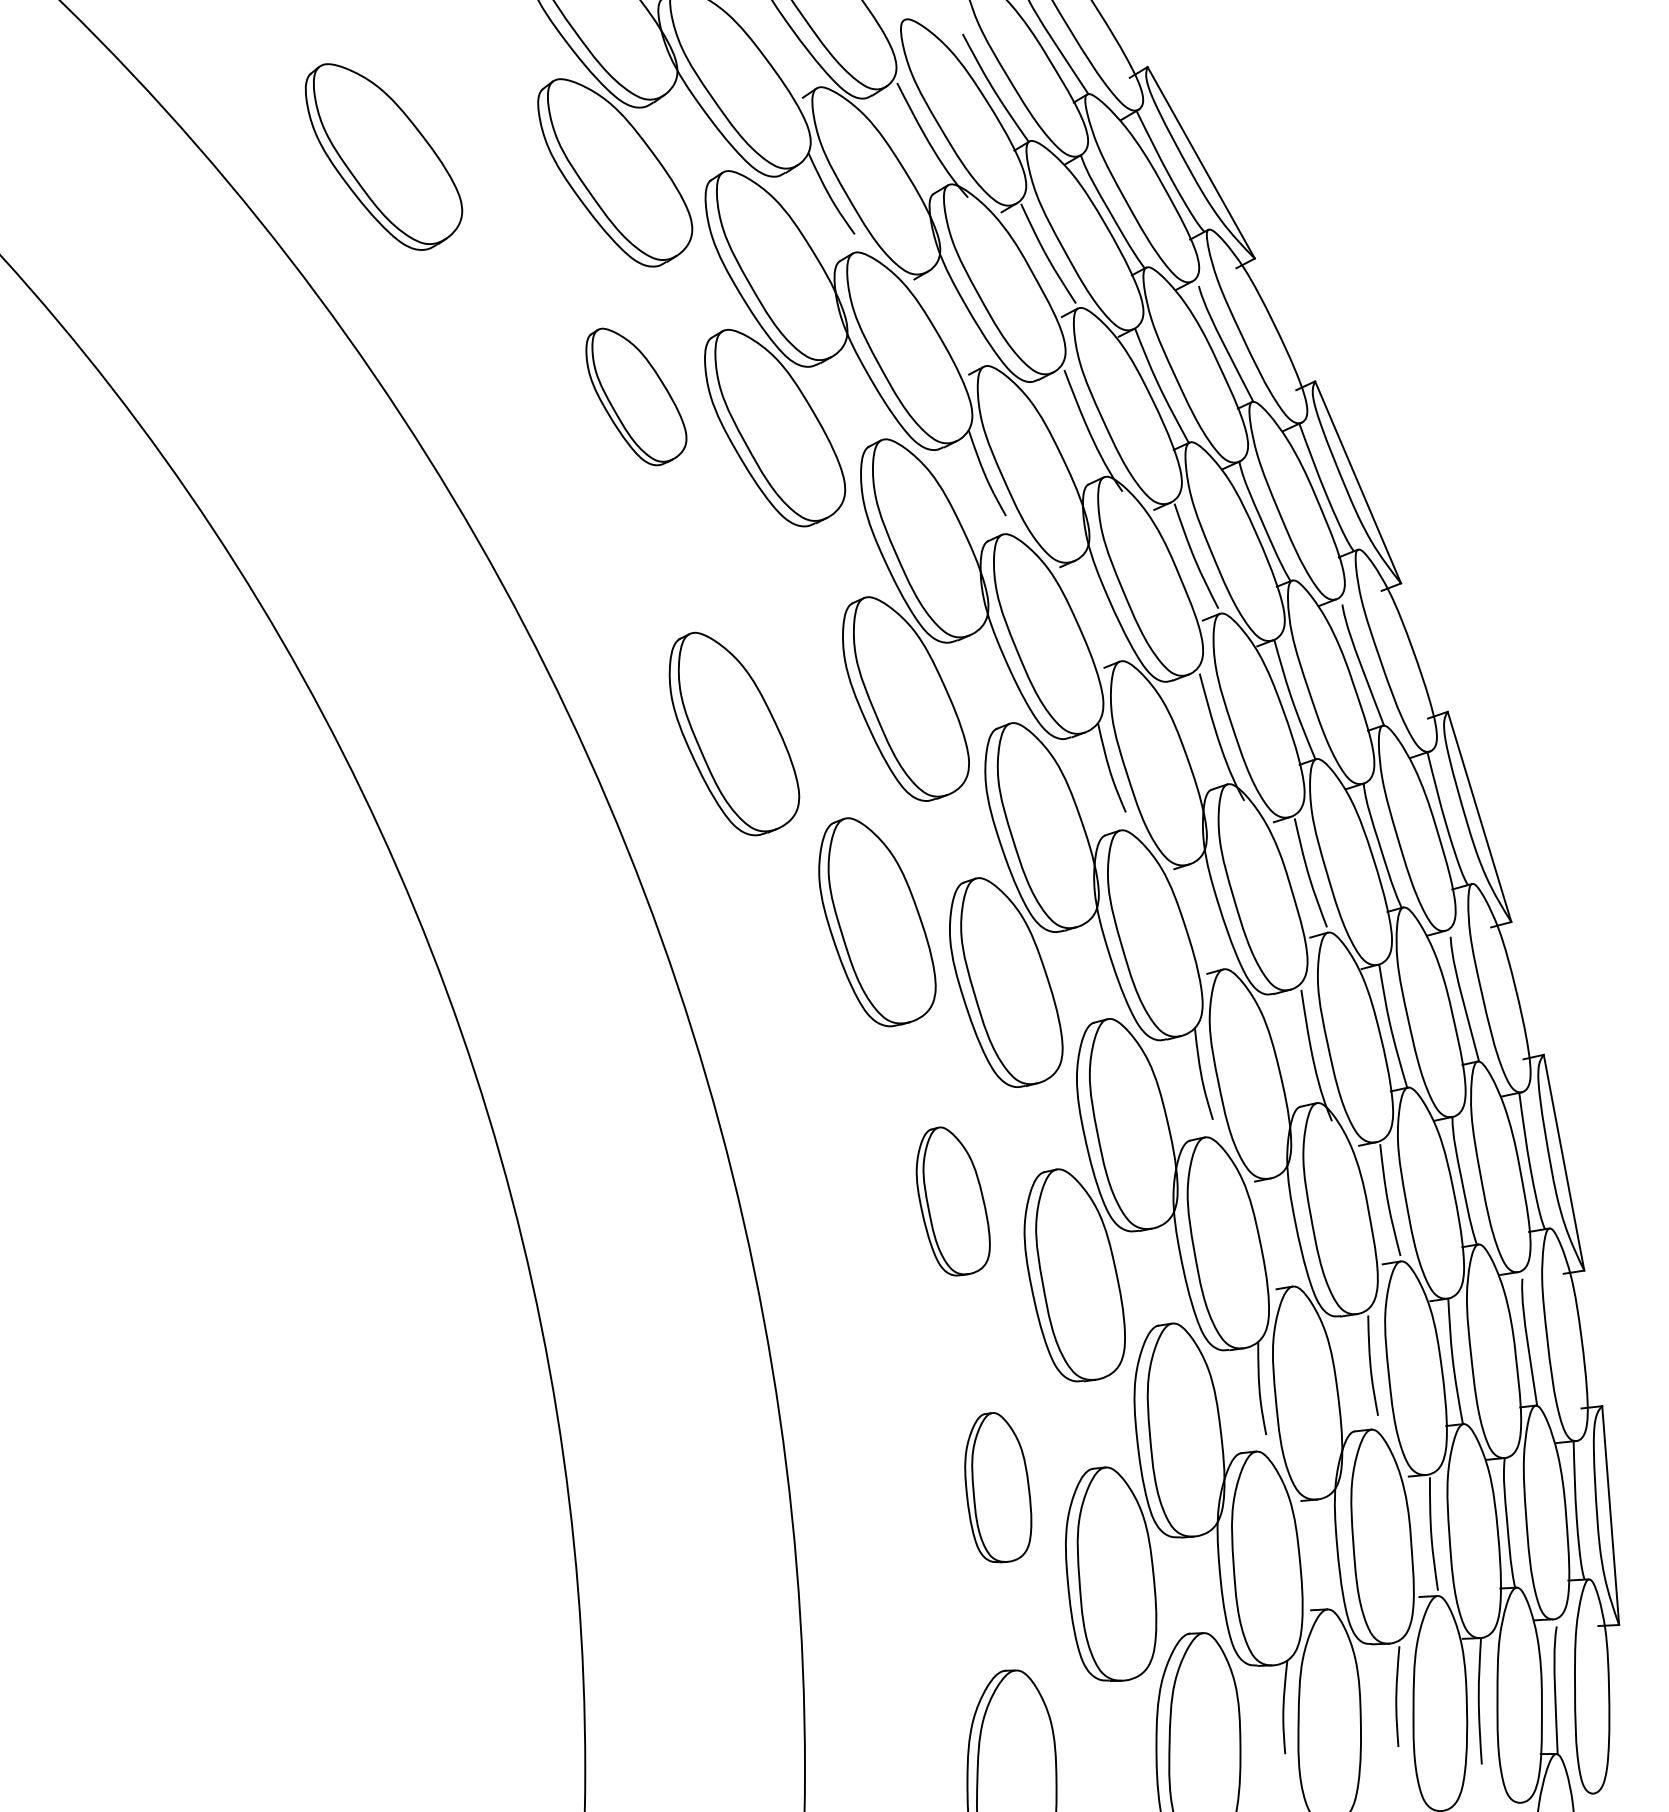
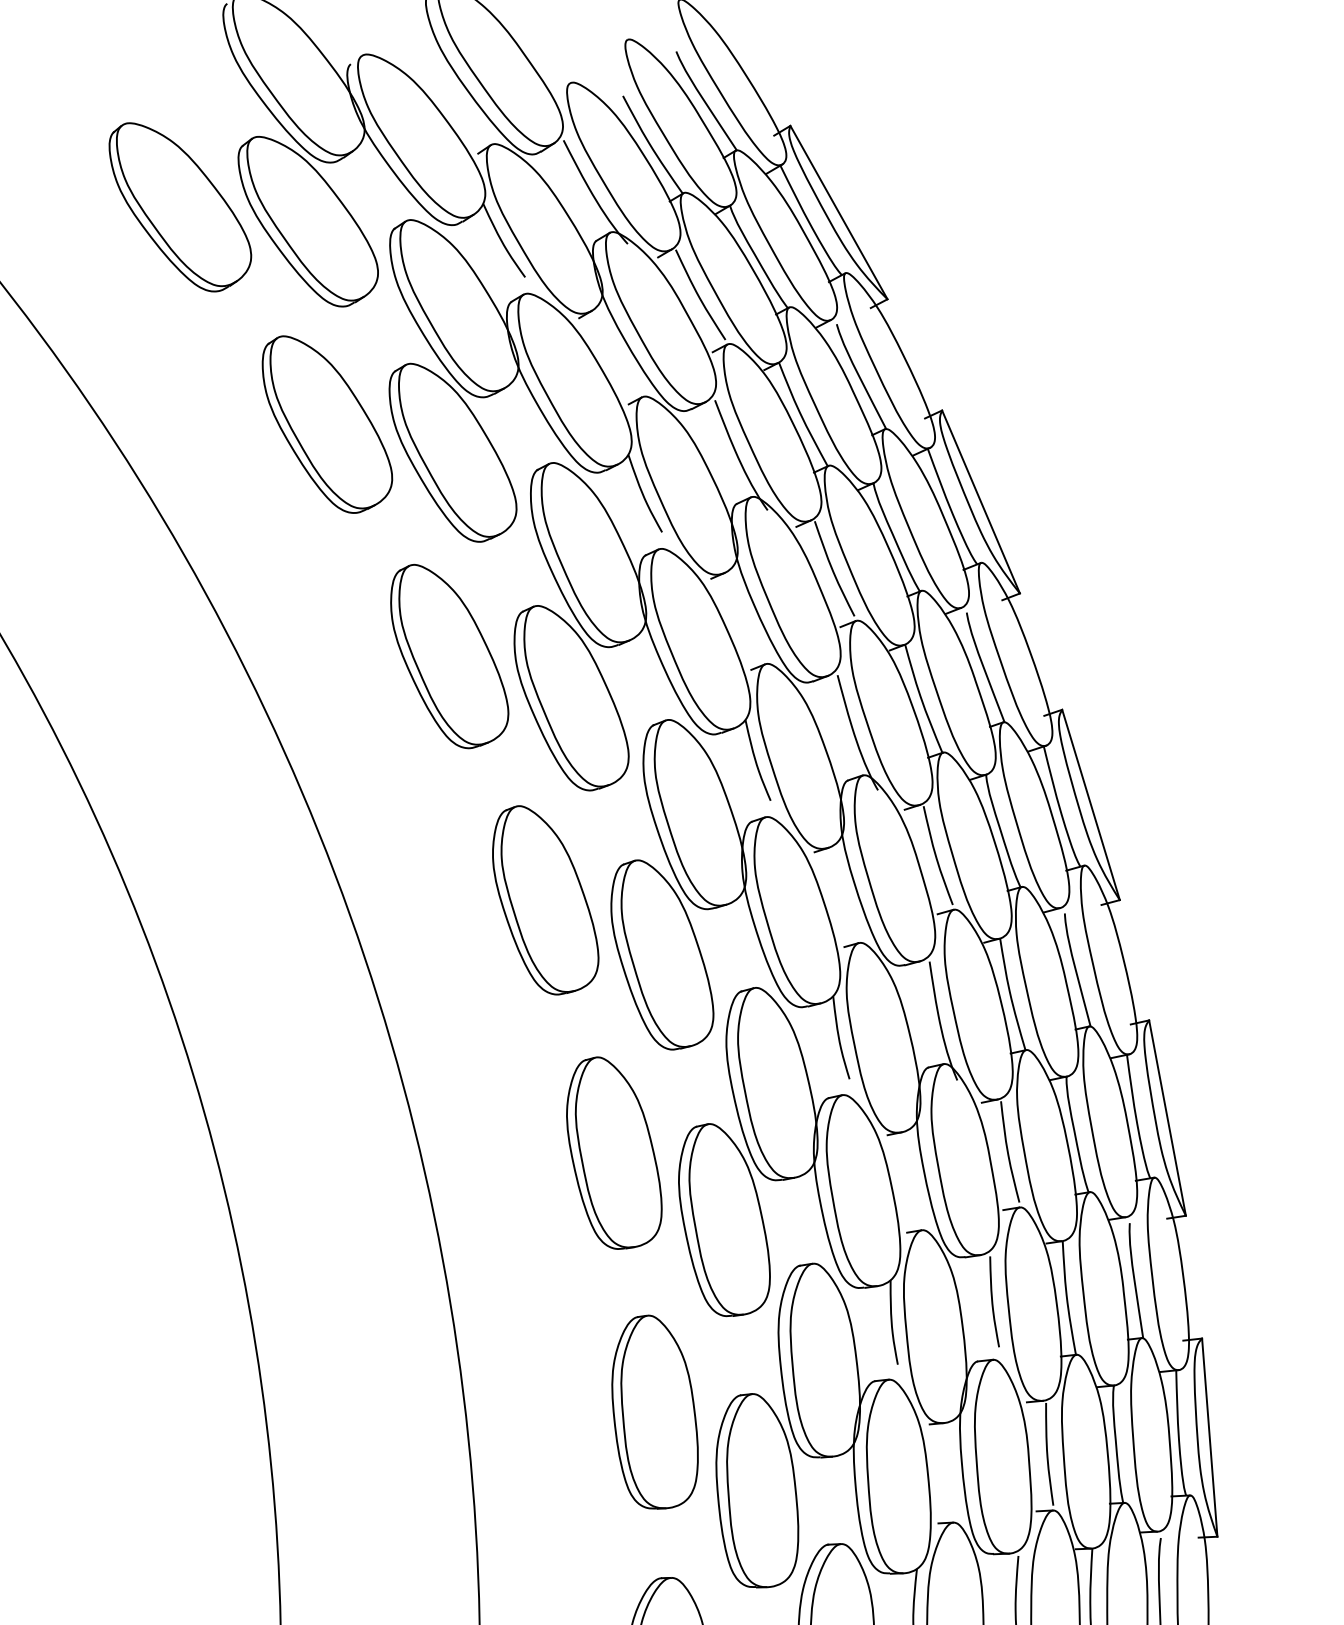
part: (383, 156) -> (179, 206), moved
part: (636, 396) -> (327, 424), size x1.43
part: (734, 733) -> (449, 656), moved
part: (953, 1201) -> (614, 1153), size x1.43
part: (998, 1487) -> (655, 1412), size x1.43

